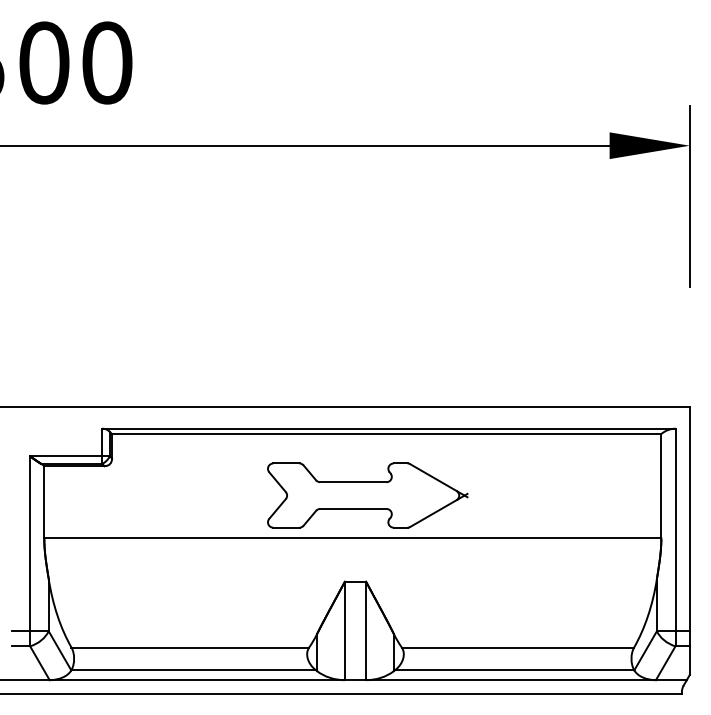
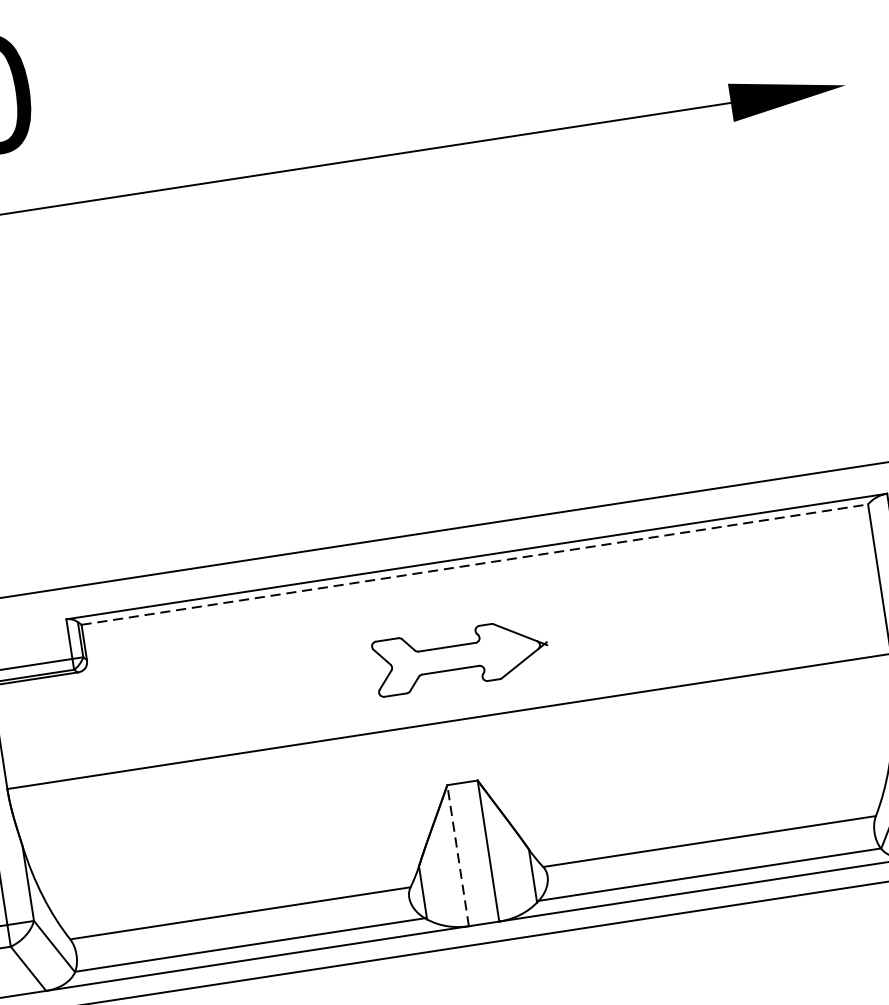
line: (689, 195) -> (856, 156), removed
line: (386, 434) -> (474, 565), solid -> dashed
part: (367, 495) -> (460, 656), size x0.6
line: (344, 630) -> (457, 855), solid -> dashed

